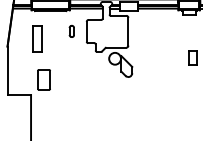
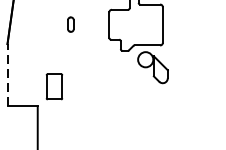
part: (71, 30) -> (70, 23), moved
part: (37, 38) -> (46, 33), removed
line: (7, 70) -> (7, 74), solid -> dashed

